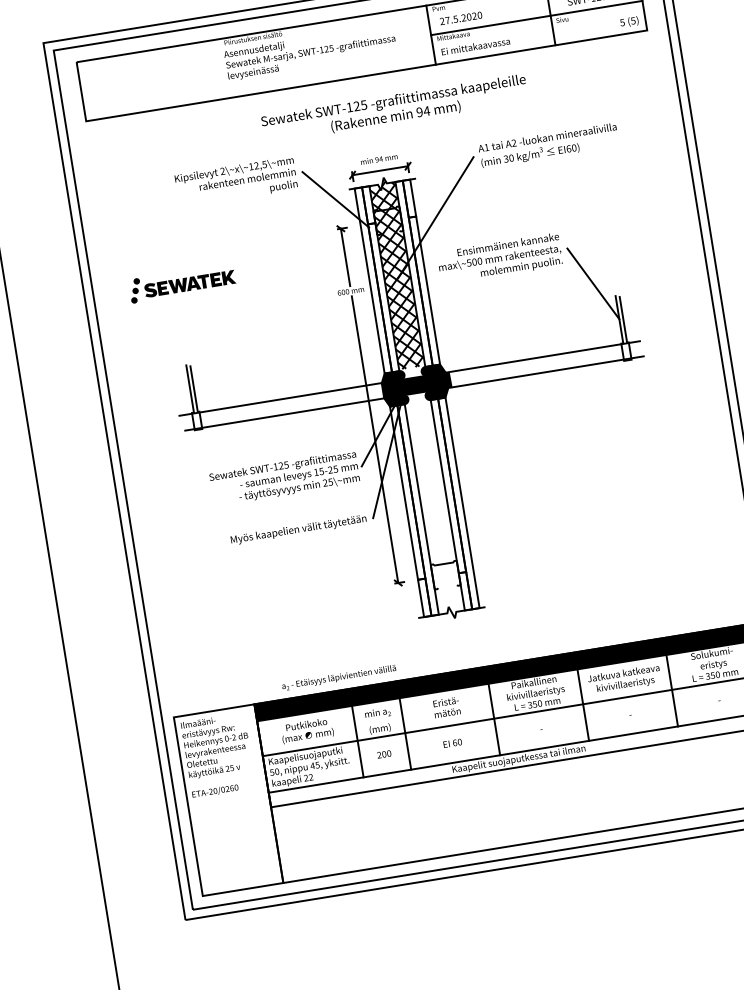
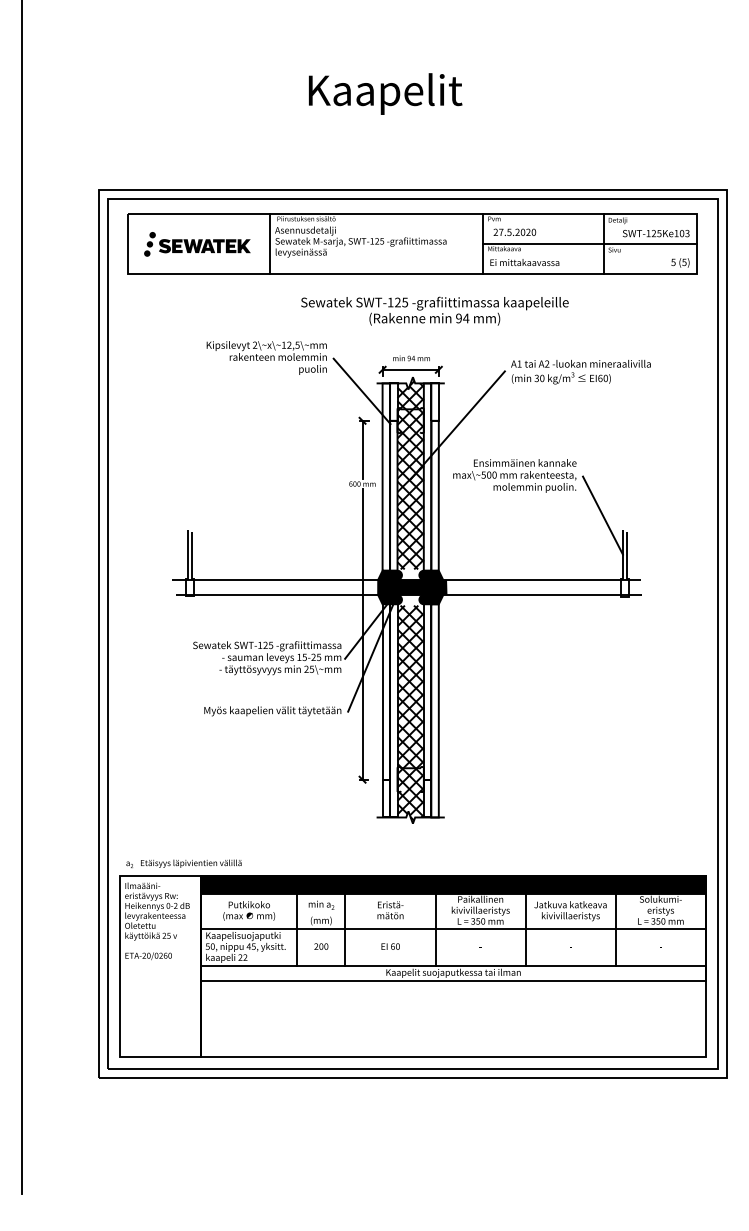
line: (221, 69) -> (270, 244), added
part: (182, 283) -> (197, 244), moved
hatch: (434, 509) -> (410, 712), added
text: (338, 677) -> (183, 863), moved

